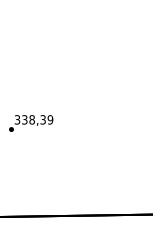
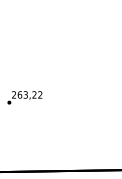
text: (33, 119) -> (26, 94), 338,39 -> 263,22

